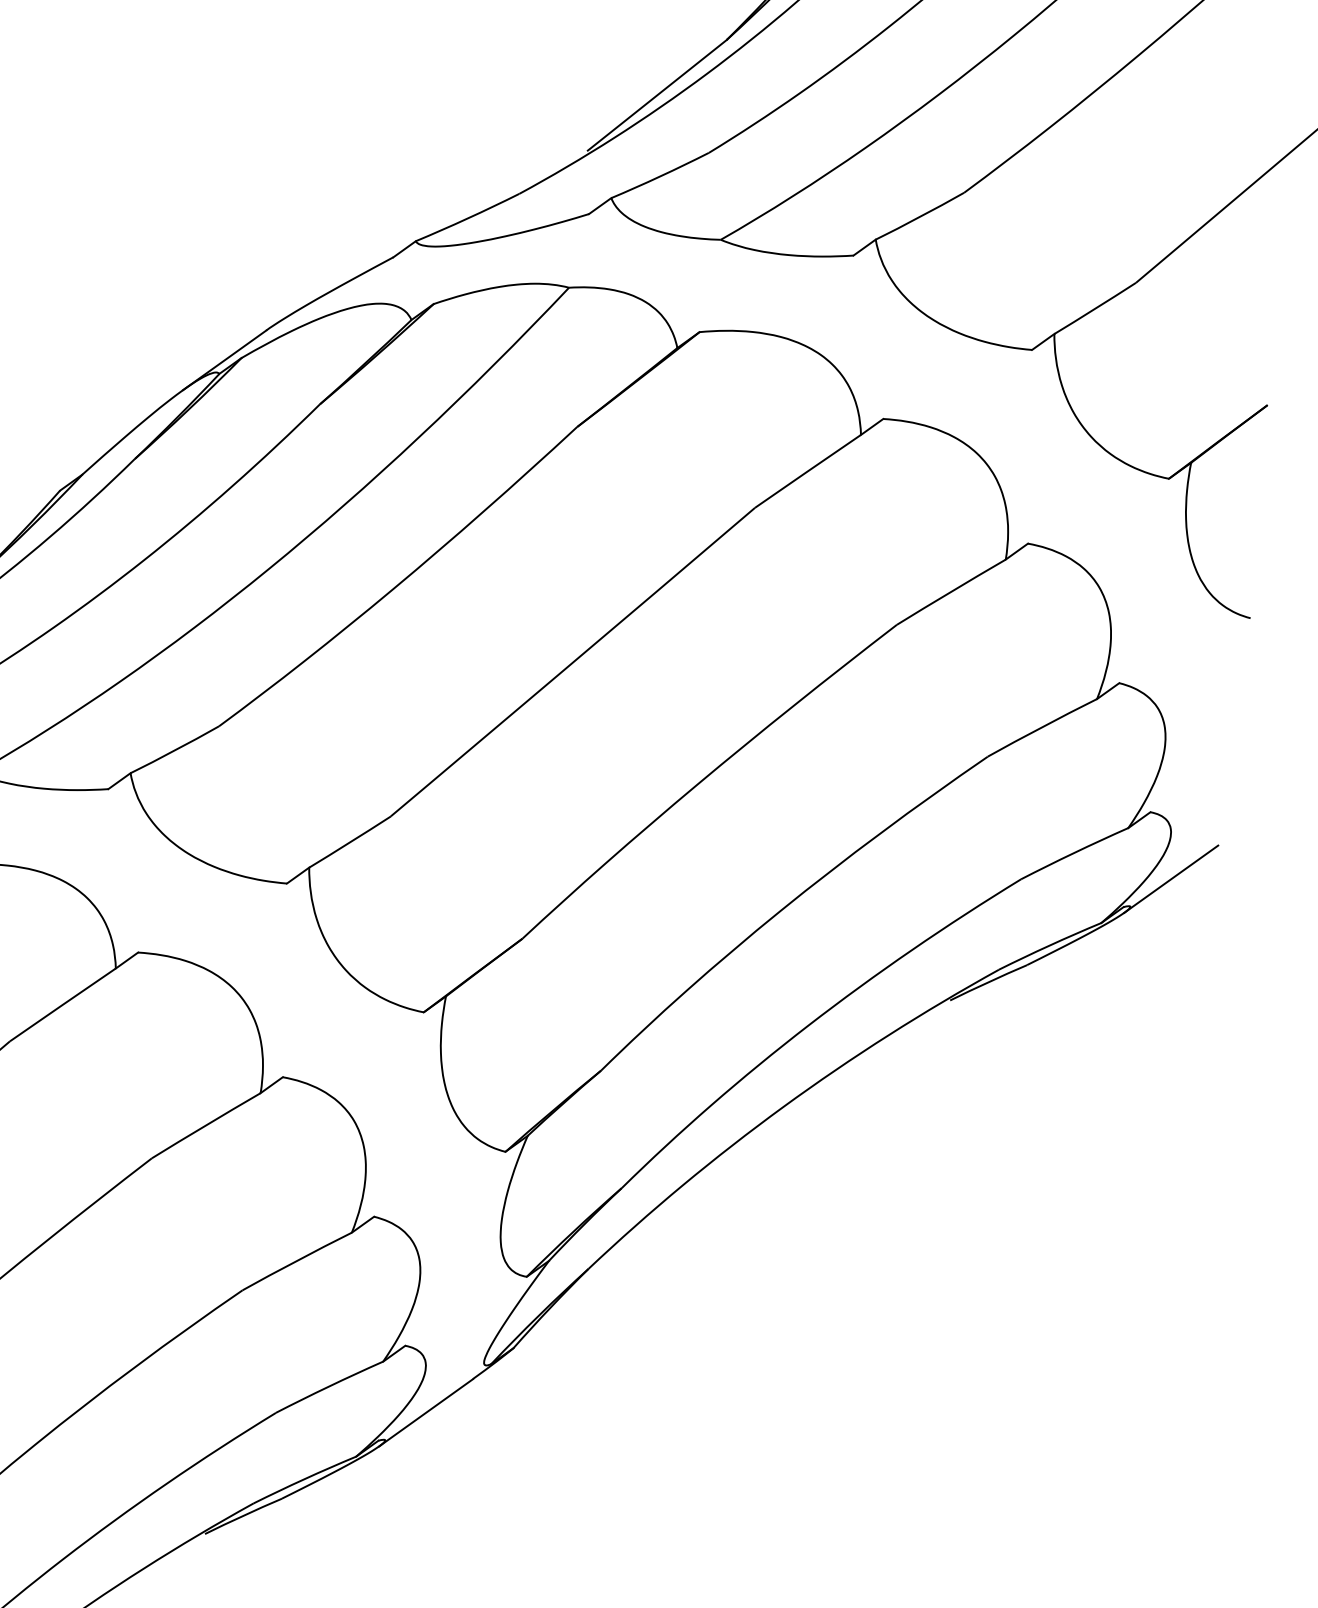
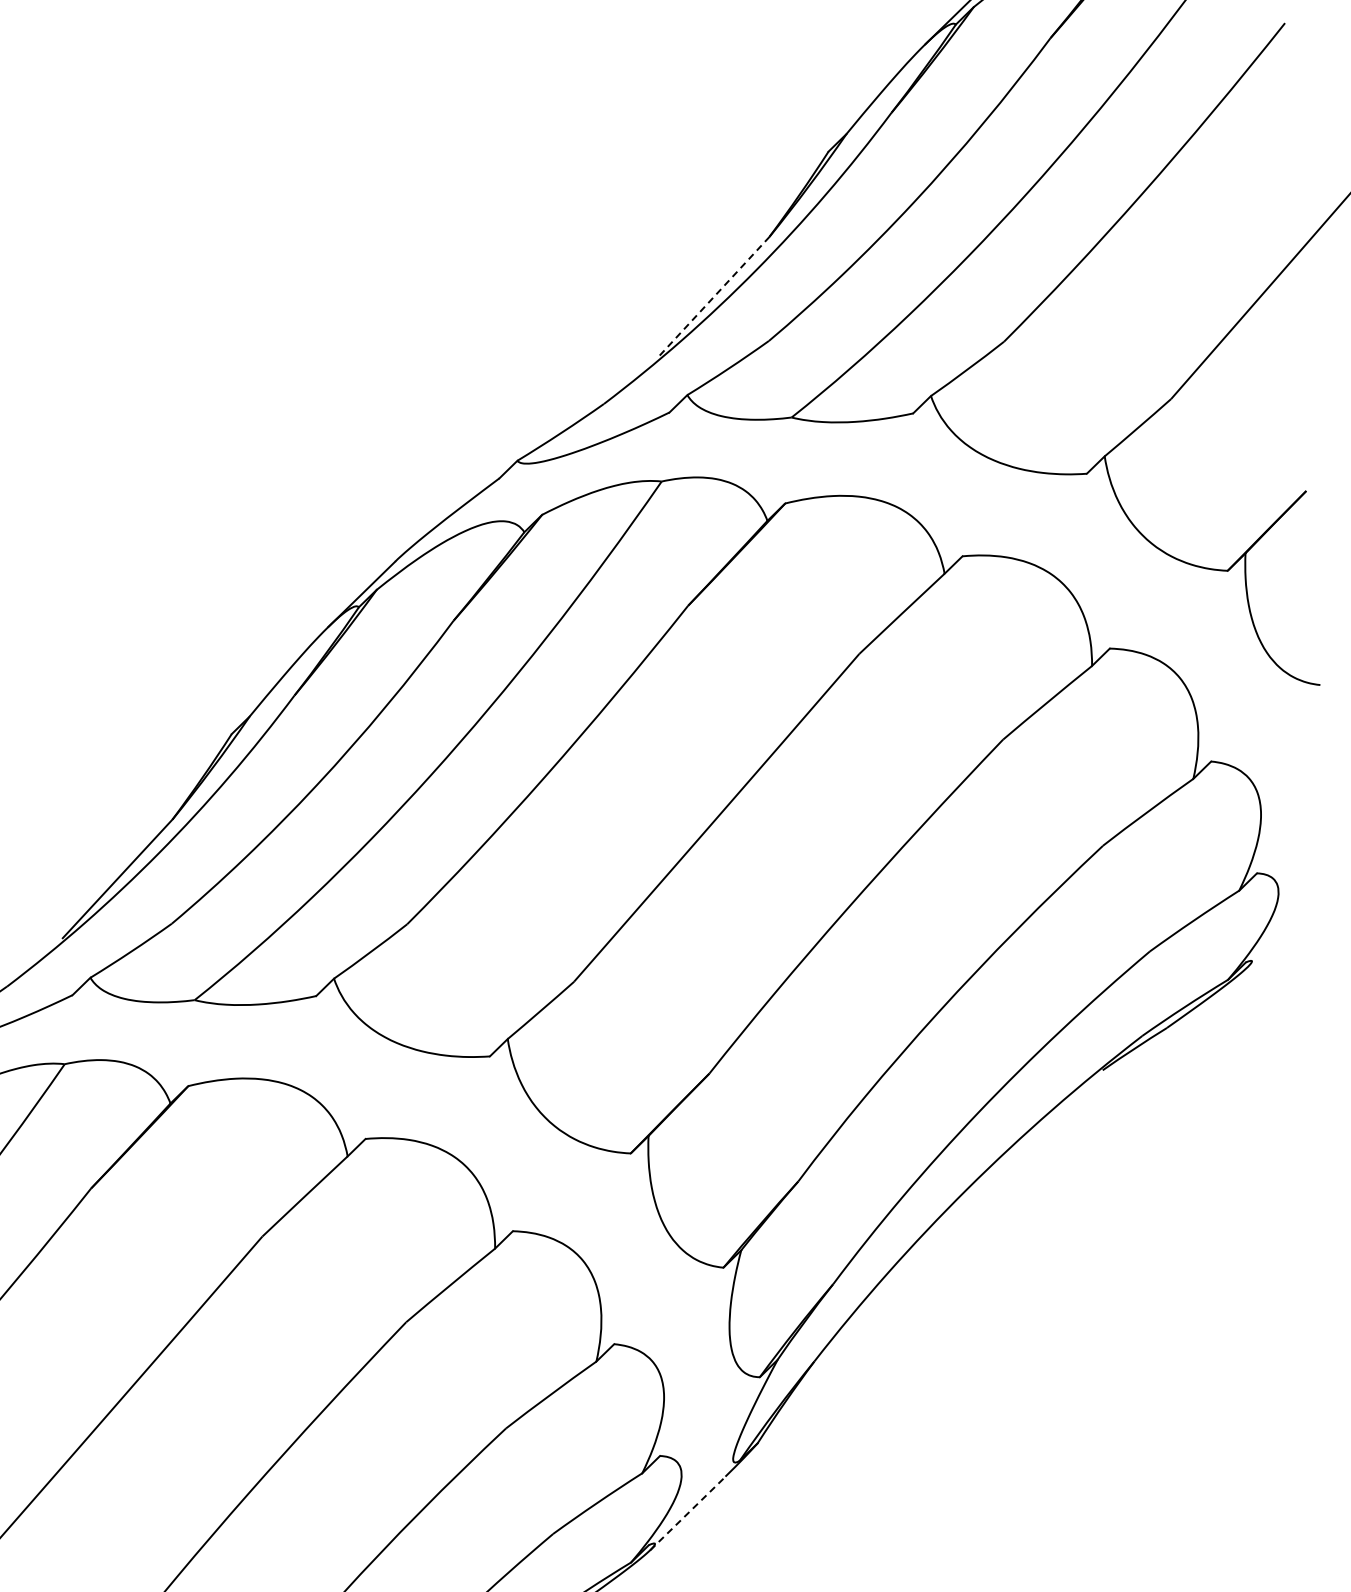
line: (657, 95) -> (714, 296), solid -> dashed
line: (1170, 878) -> (1284, 930), removed
line: (425, 1412) -> (687, 1513), solid -> dashed

